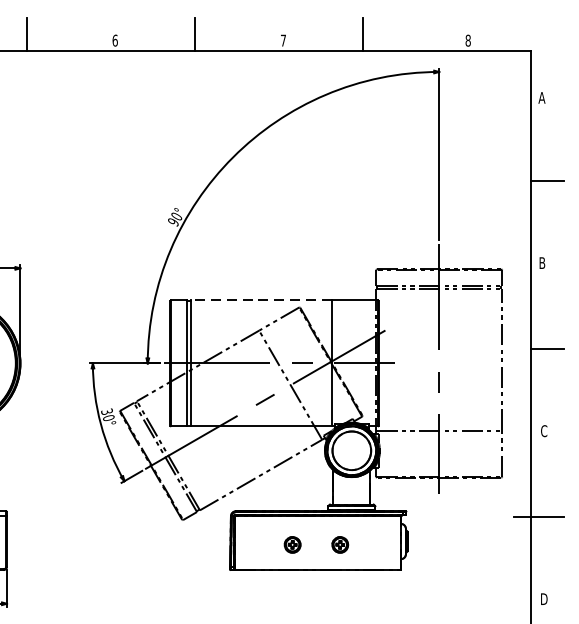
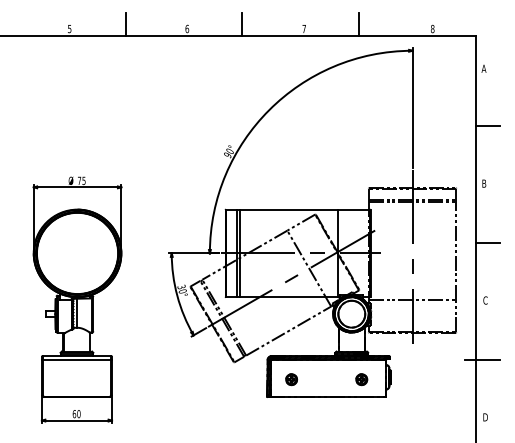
line: (260, 300) -> (288, 209), dashed -> solid
part: (292, 544) -> (291, 379), moved
part: (339, 544) -> (361, 379), moved

